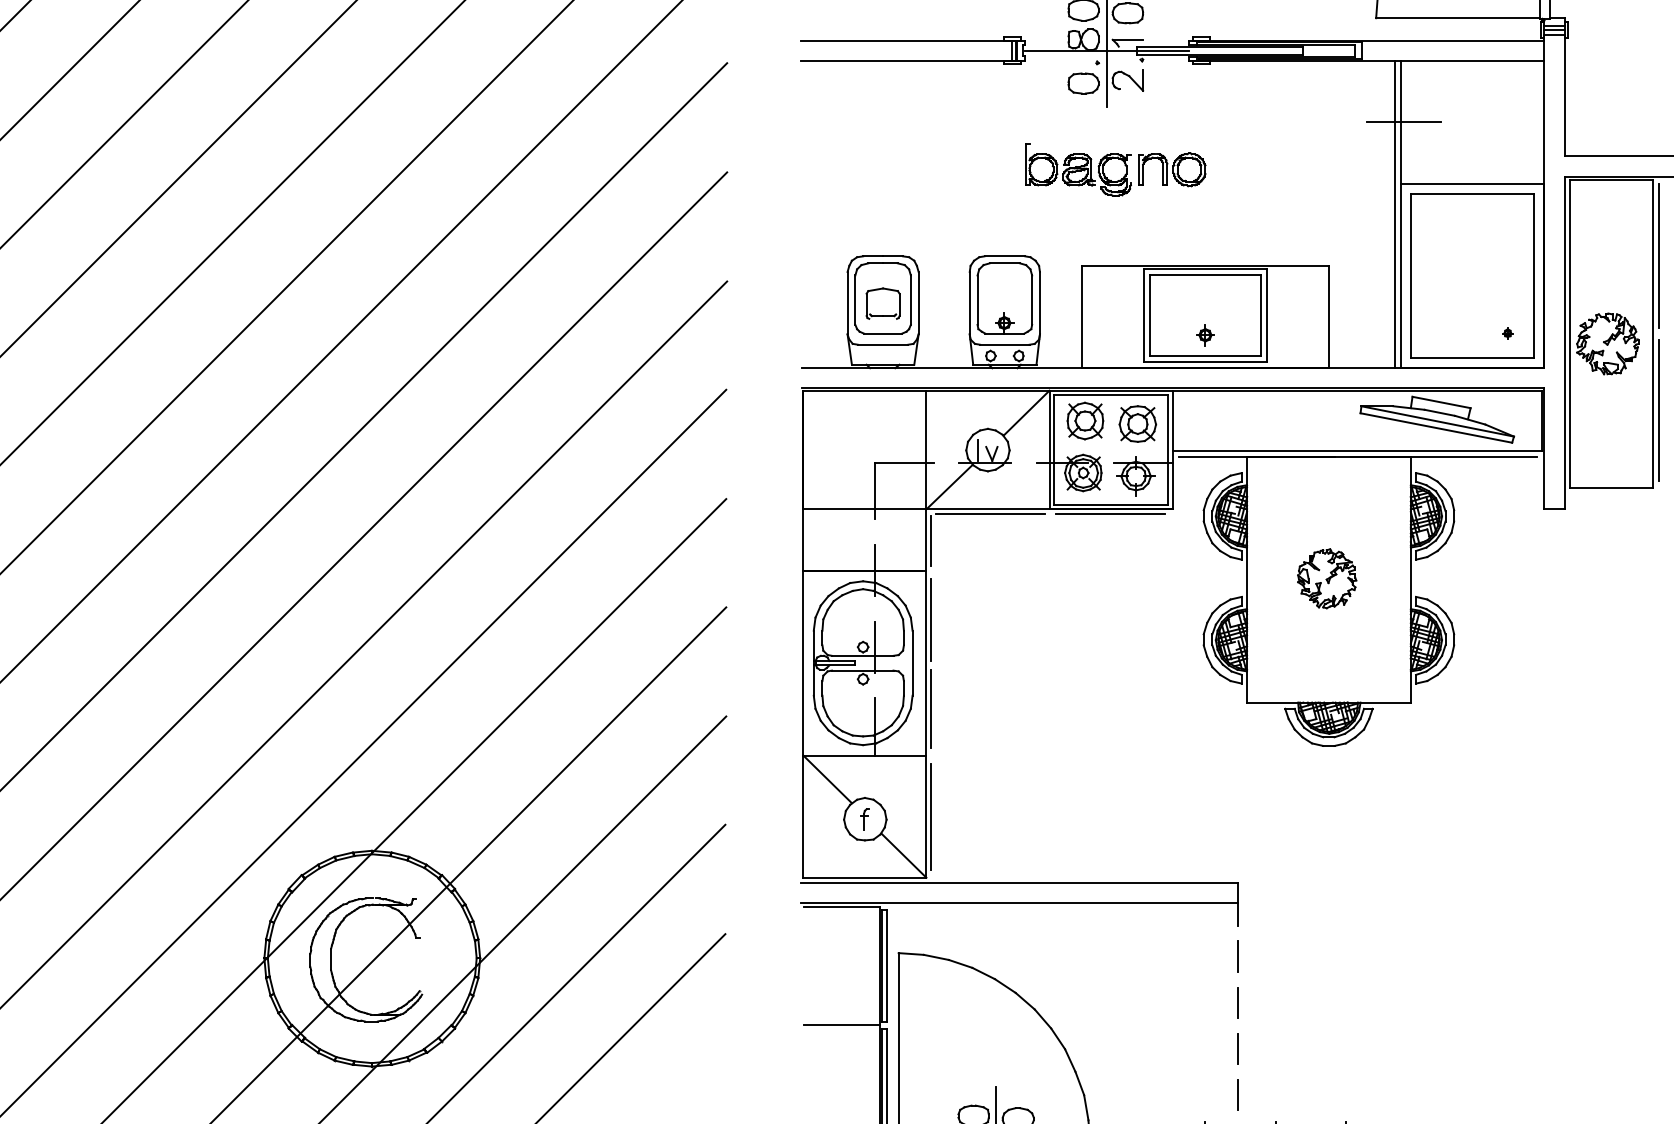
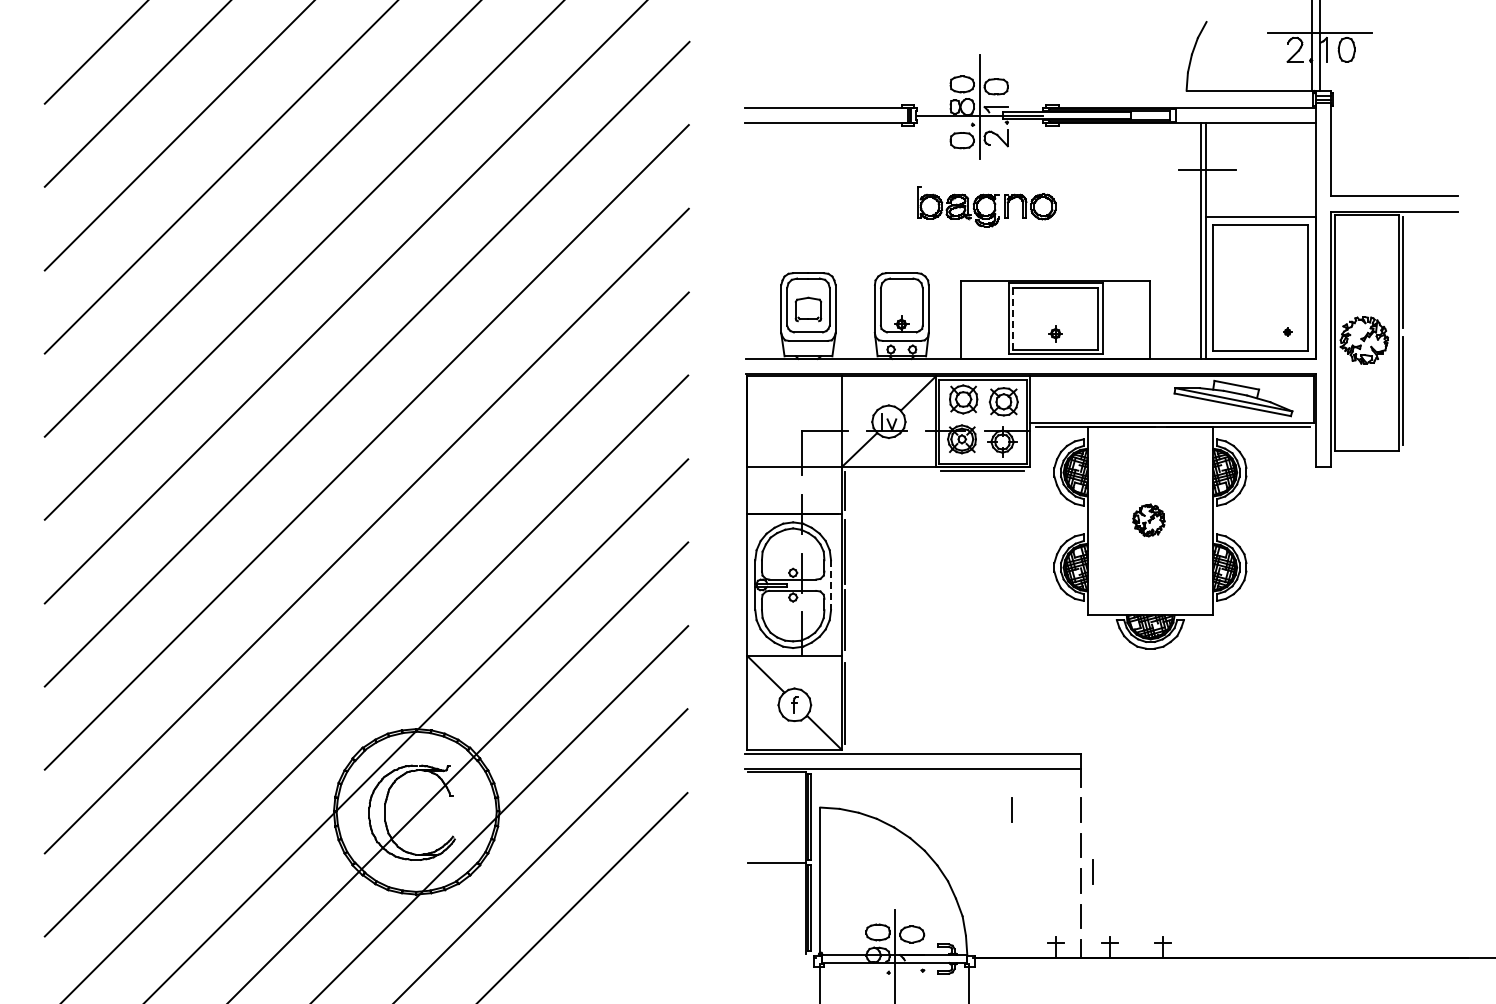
line: (1150, 315) -> (1013, 318), solid -> dashed
line: (990, 513) -> (890, 470), removed
part: (1326, 578) -> (1148, 520), size x0.7
line: (913, 663) -> (831, 585), solid -> dashed
line: (1147, 955) -> (1011, 809), added
line: (1253, 1036) -> (1092, 871), added

